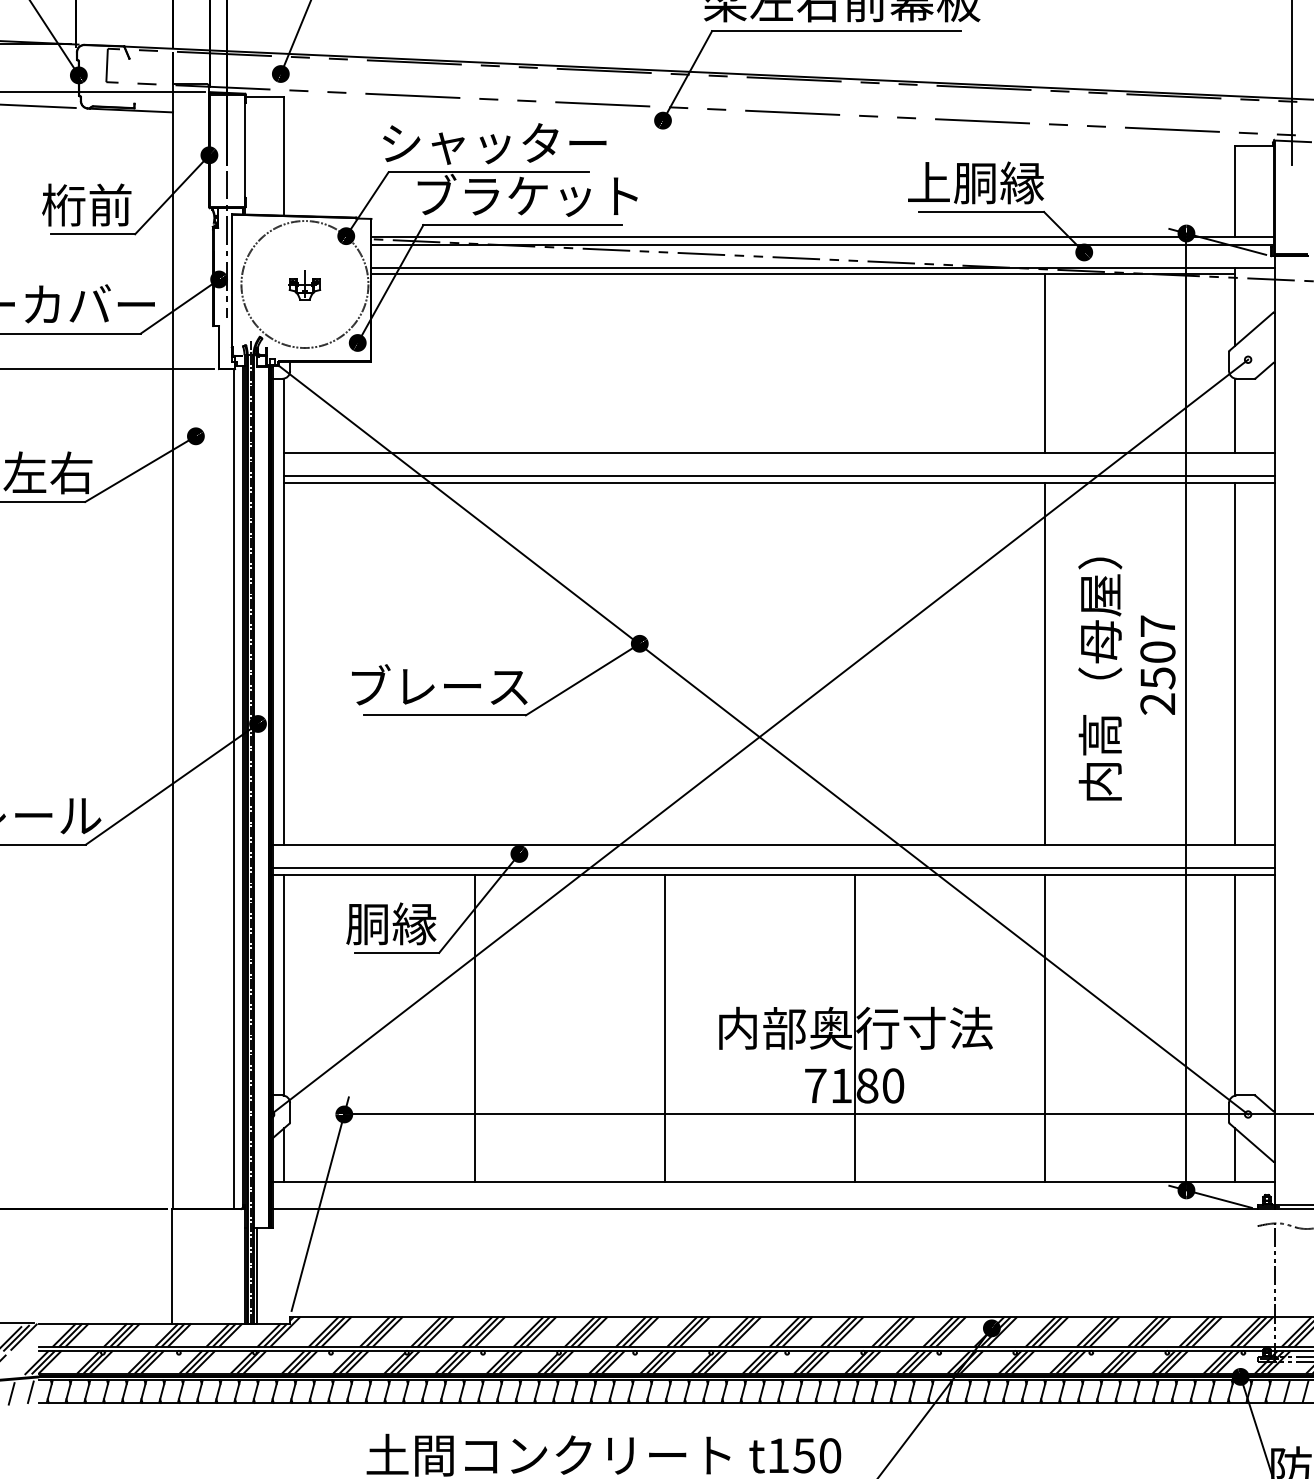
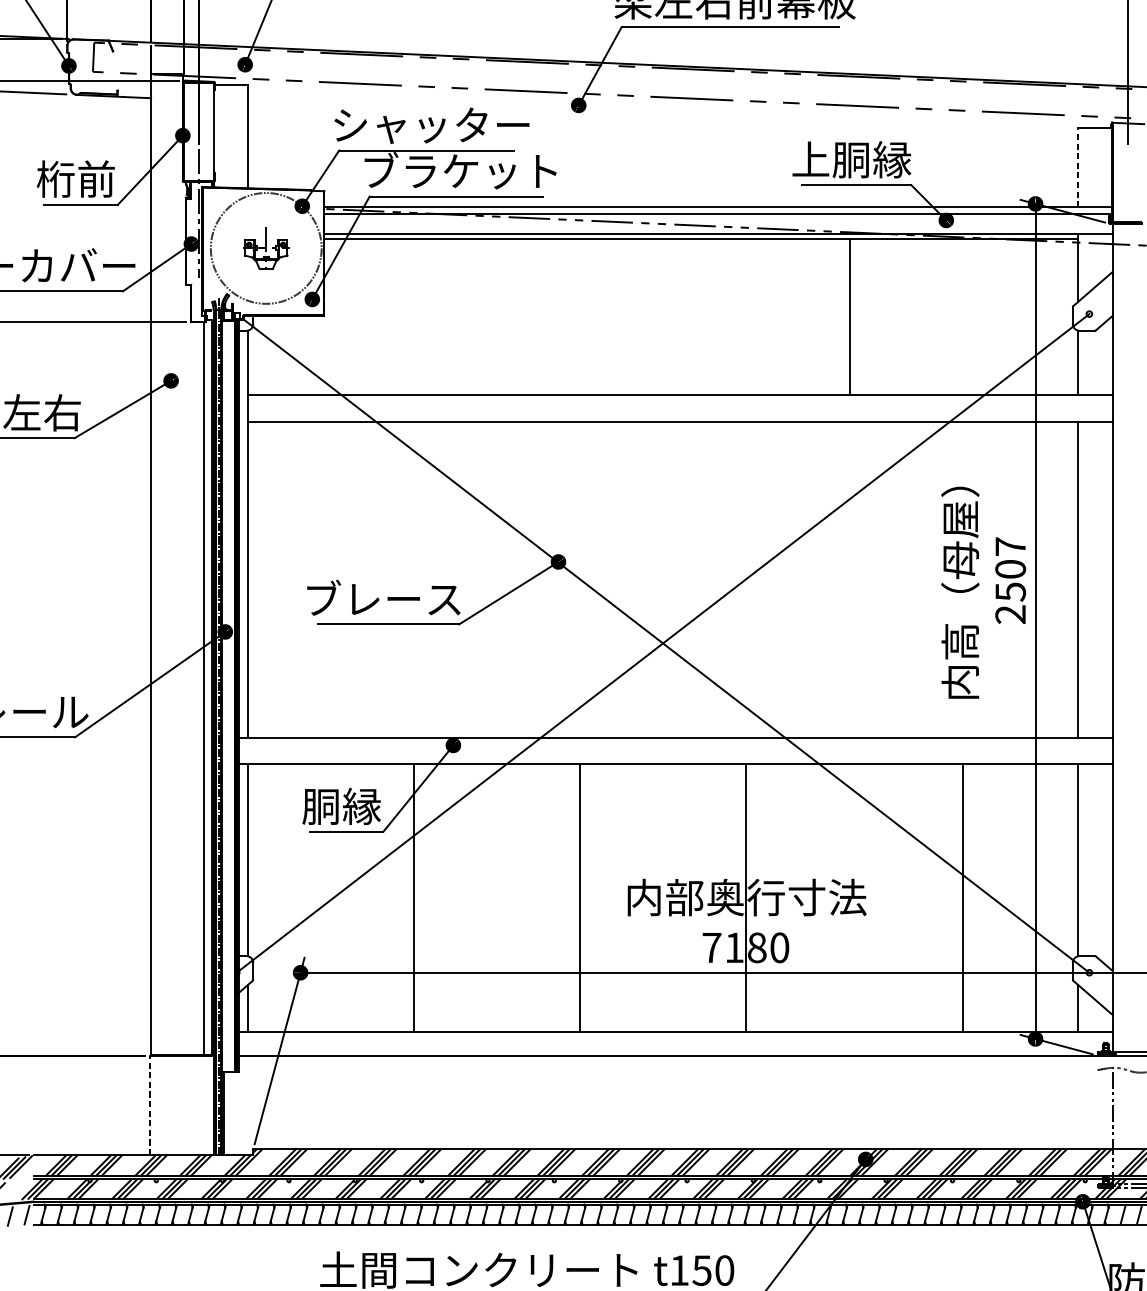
line: (1234, 191) -> (1077, 167), solid -> dashed
part: (304, 285) -> (265, 249), size x1.6
line: (1044, 363) -> (849, 317), moved
line: (779, 475) -> (680, 415), removed
line: (1044, 664) -> (911, 580), removed
line: (772, 868) -> (674, 758), removed
line: (1044, 1028) -> (963, 897), moved
line: (172, 1265) -> (150, 1104), solid -> dashed

